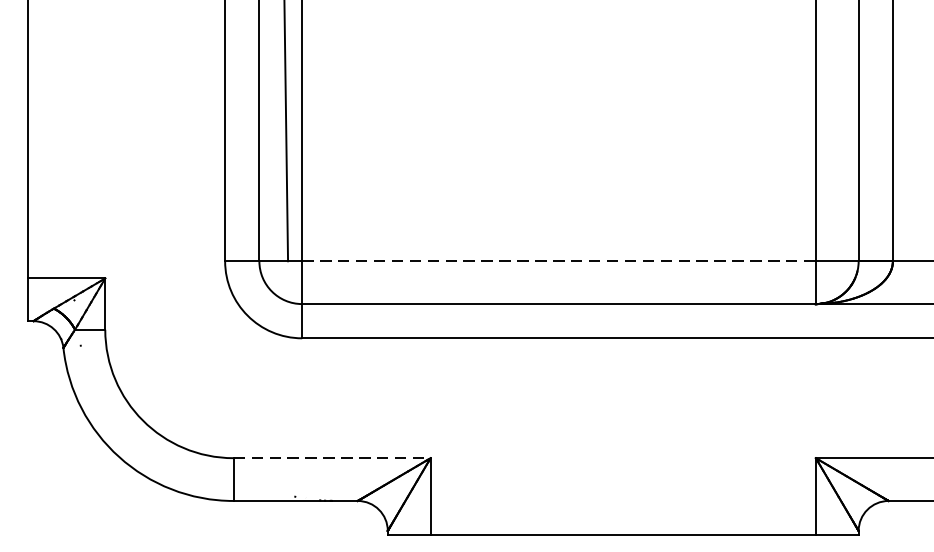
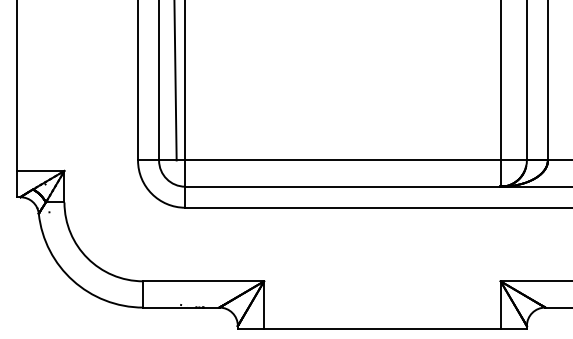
line: (558, 261) -> (342, 160), dashed -> solid
line: (333, 458) -> (204, 281), dashed -> solid

